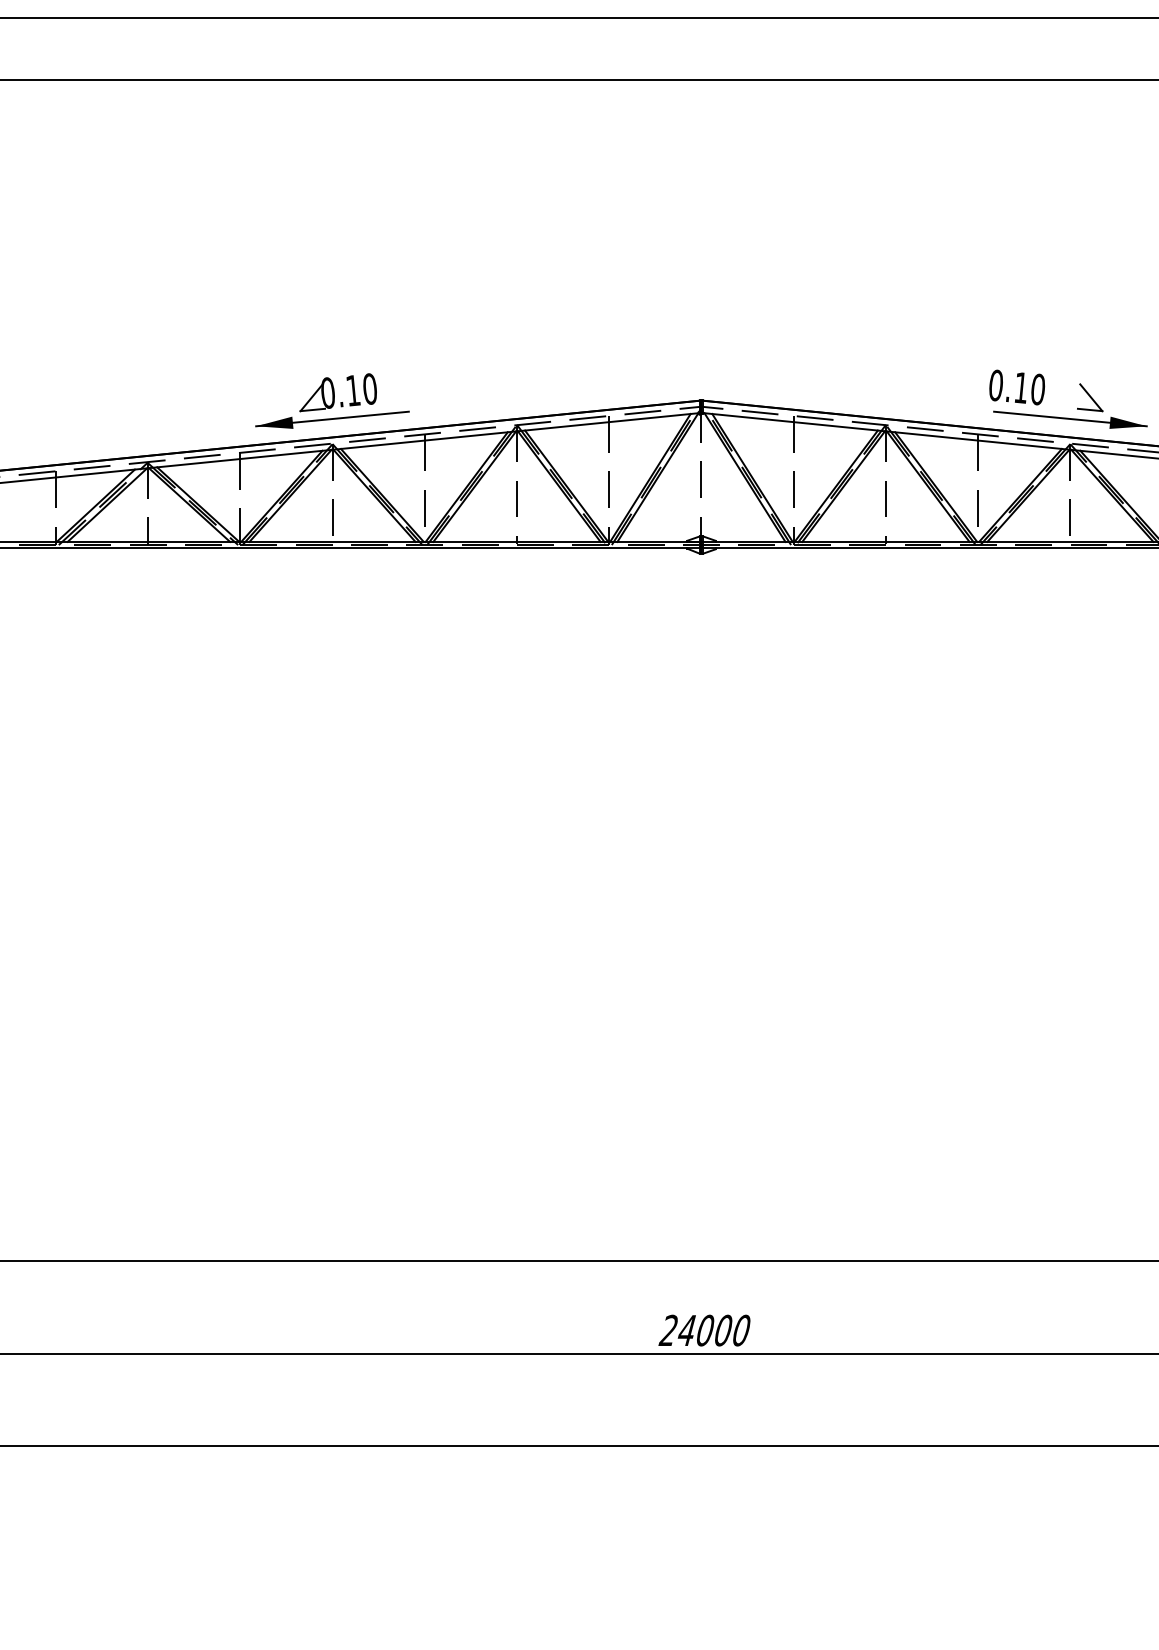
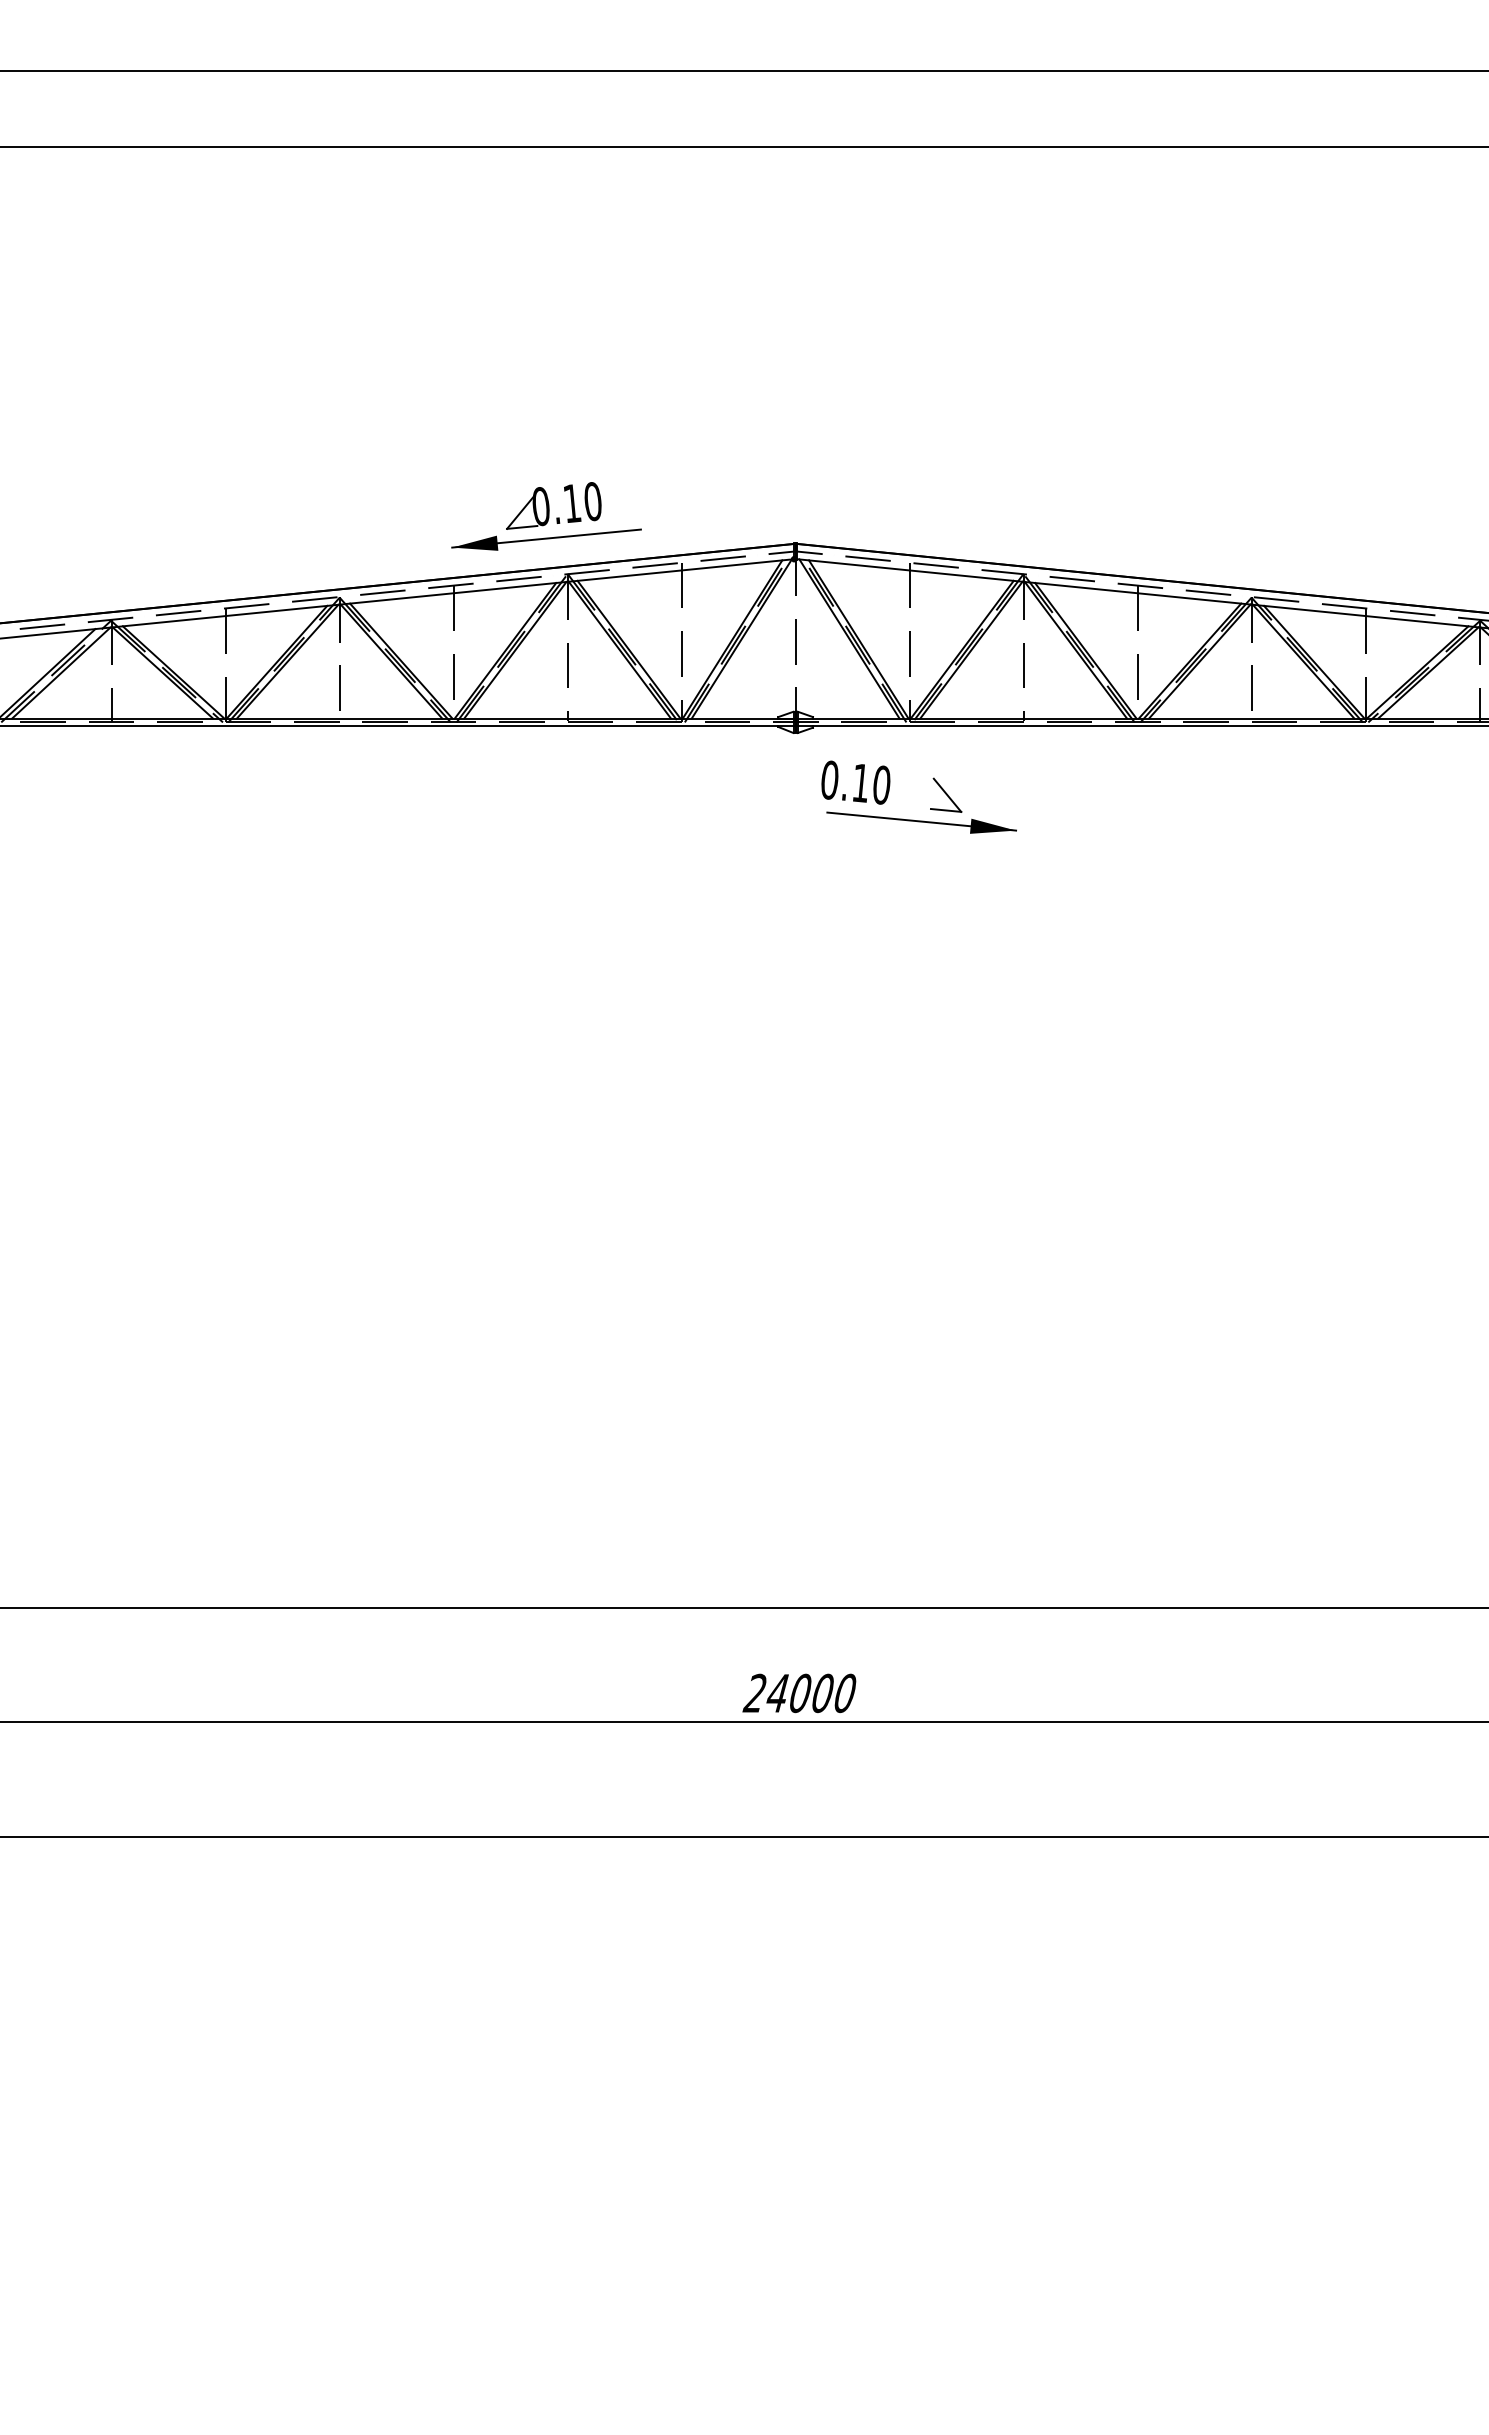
part: (332, 401) -> (546, 516), moved
part: (1077, 408) -> (930, 808), moved

